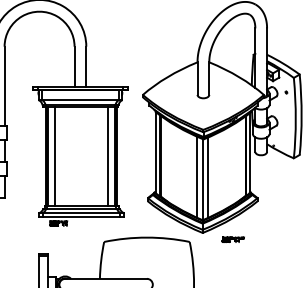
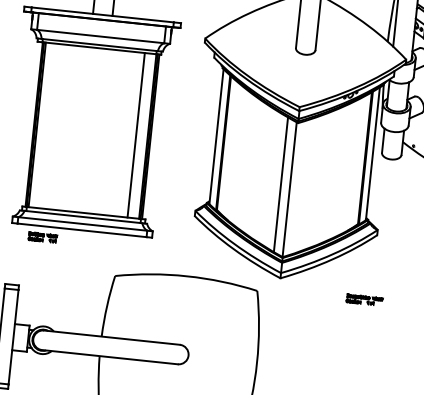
line: (55, 156) -> (49, 125), removed
line: (208, 177) -> (299, 187), removed
part: (232, 239) -> (363, 299), moved

